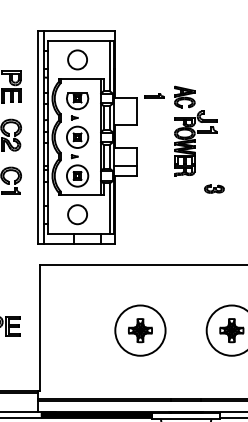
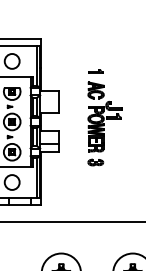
part: (154, 95) -> (95, 71), moved
part: (214, 188) -> (95, 162), moved

